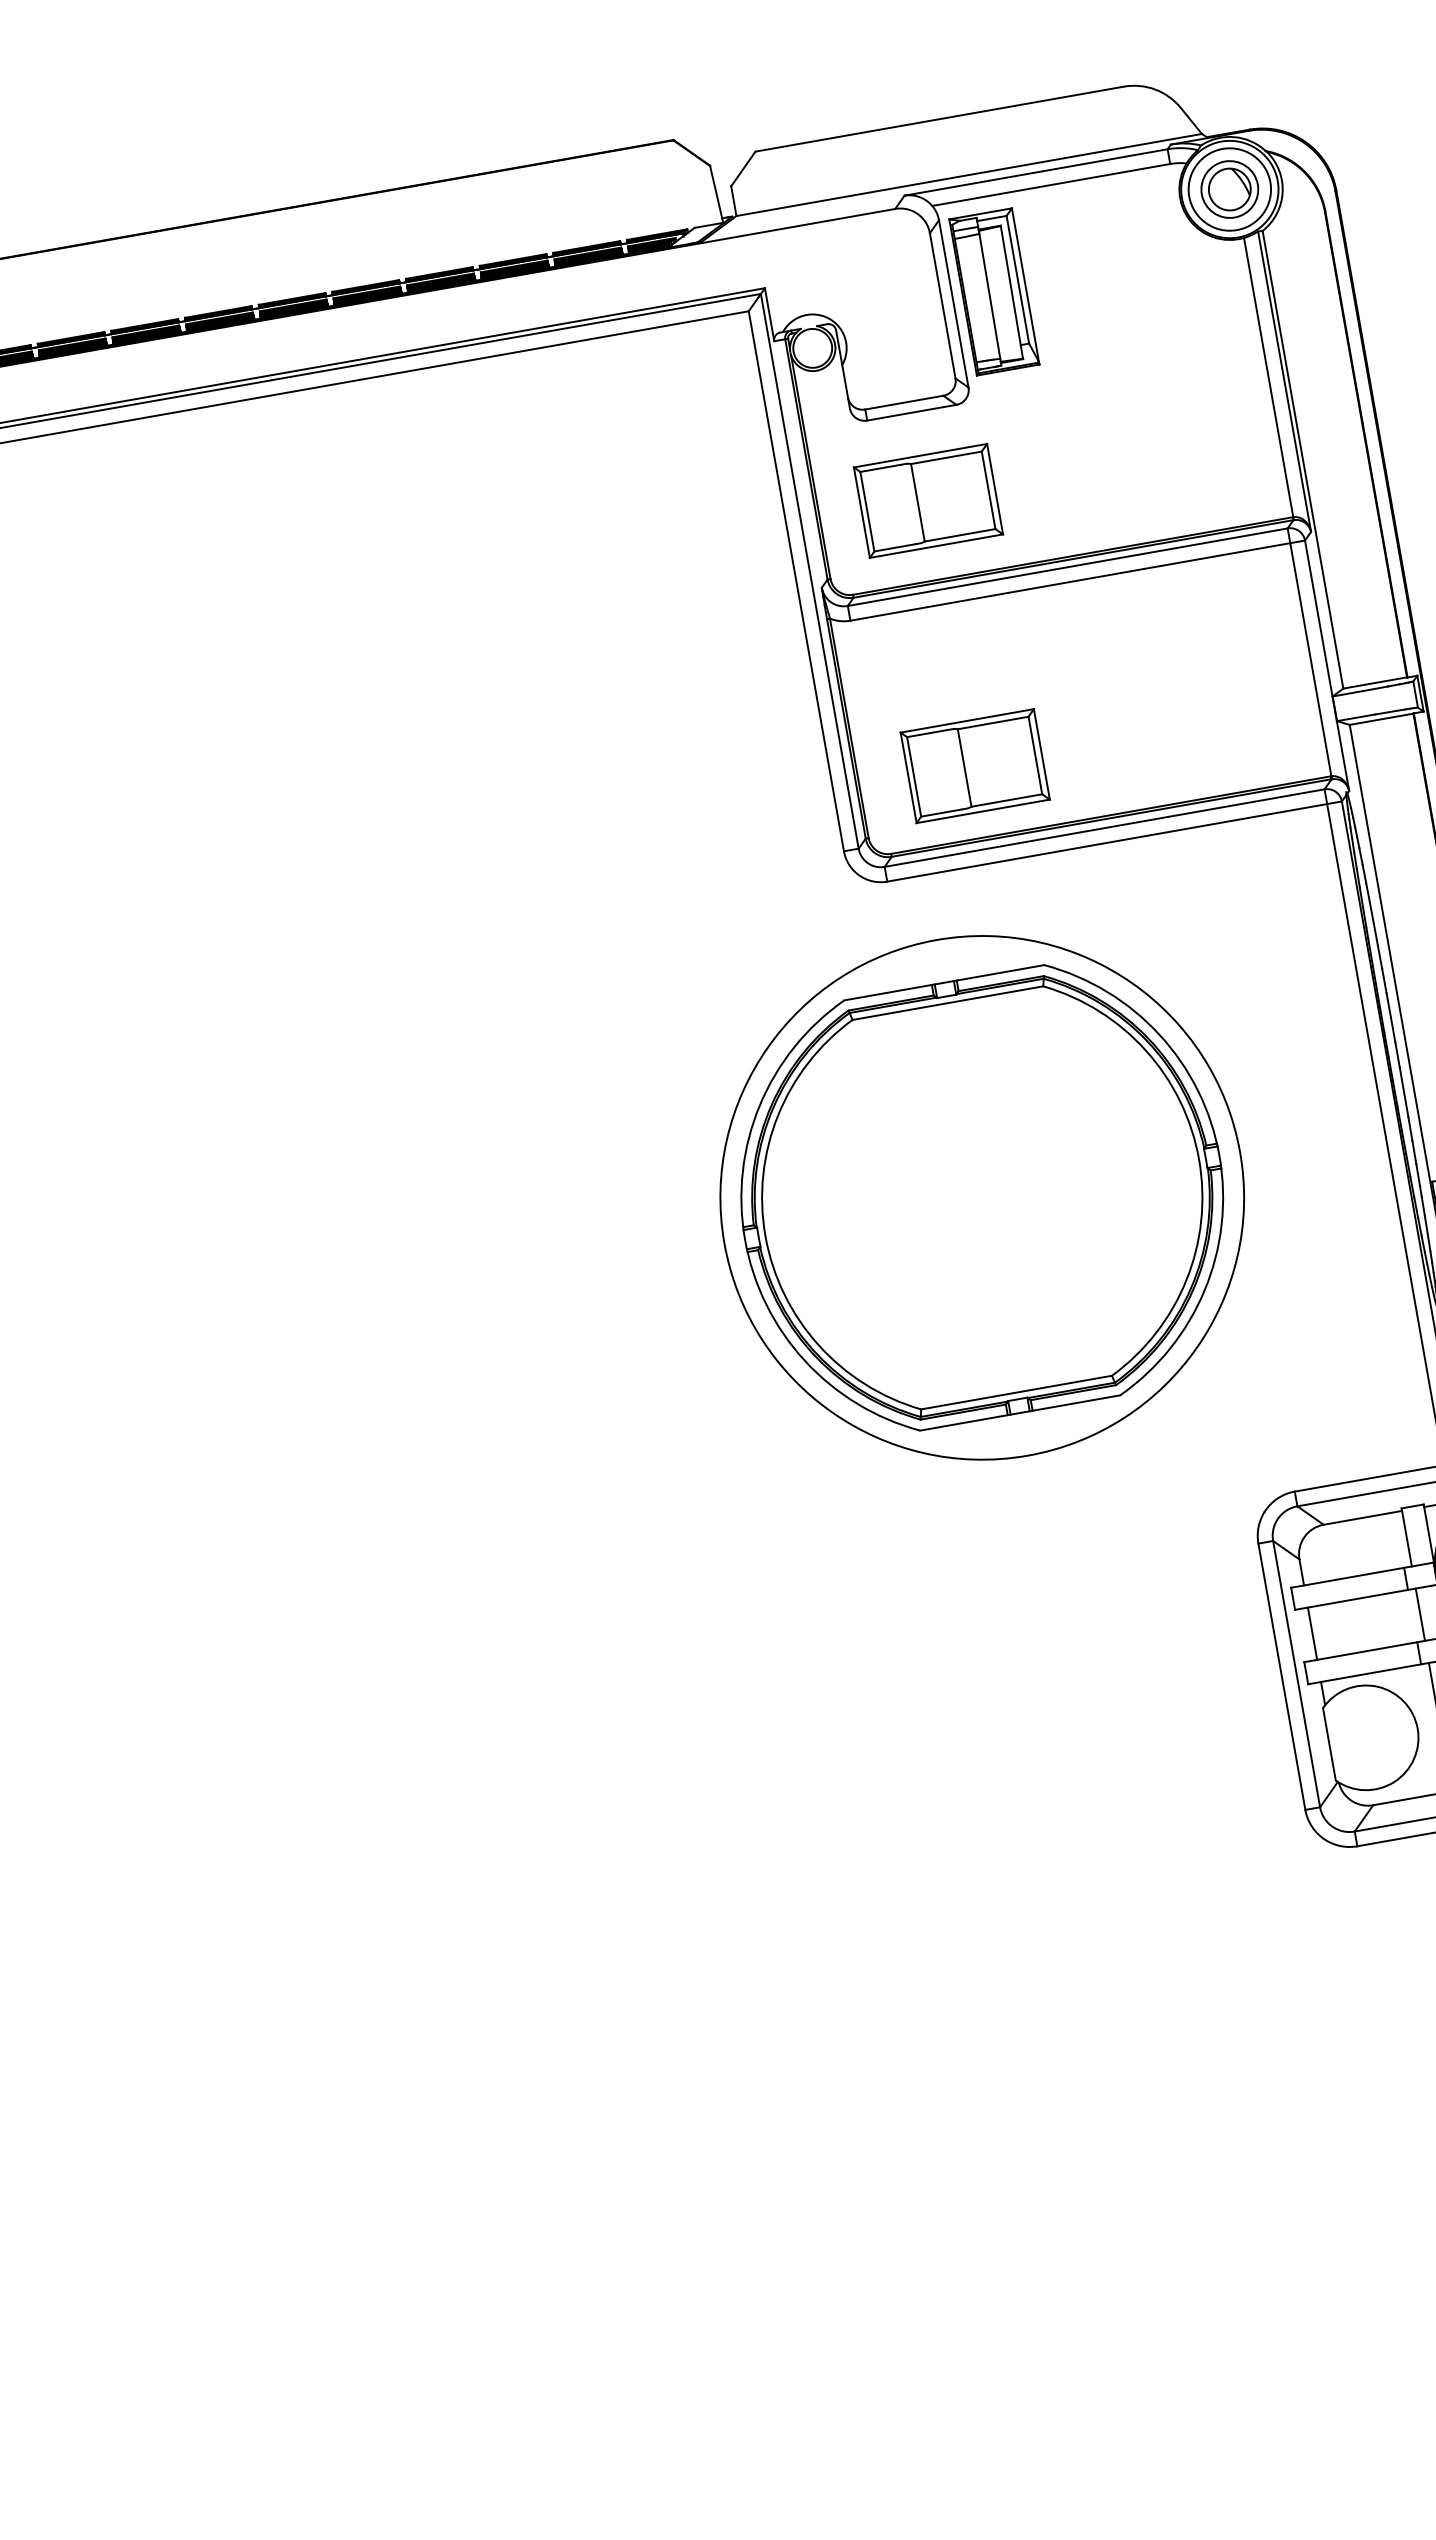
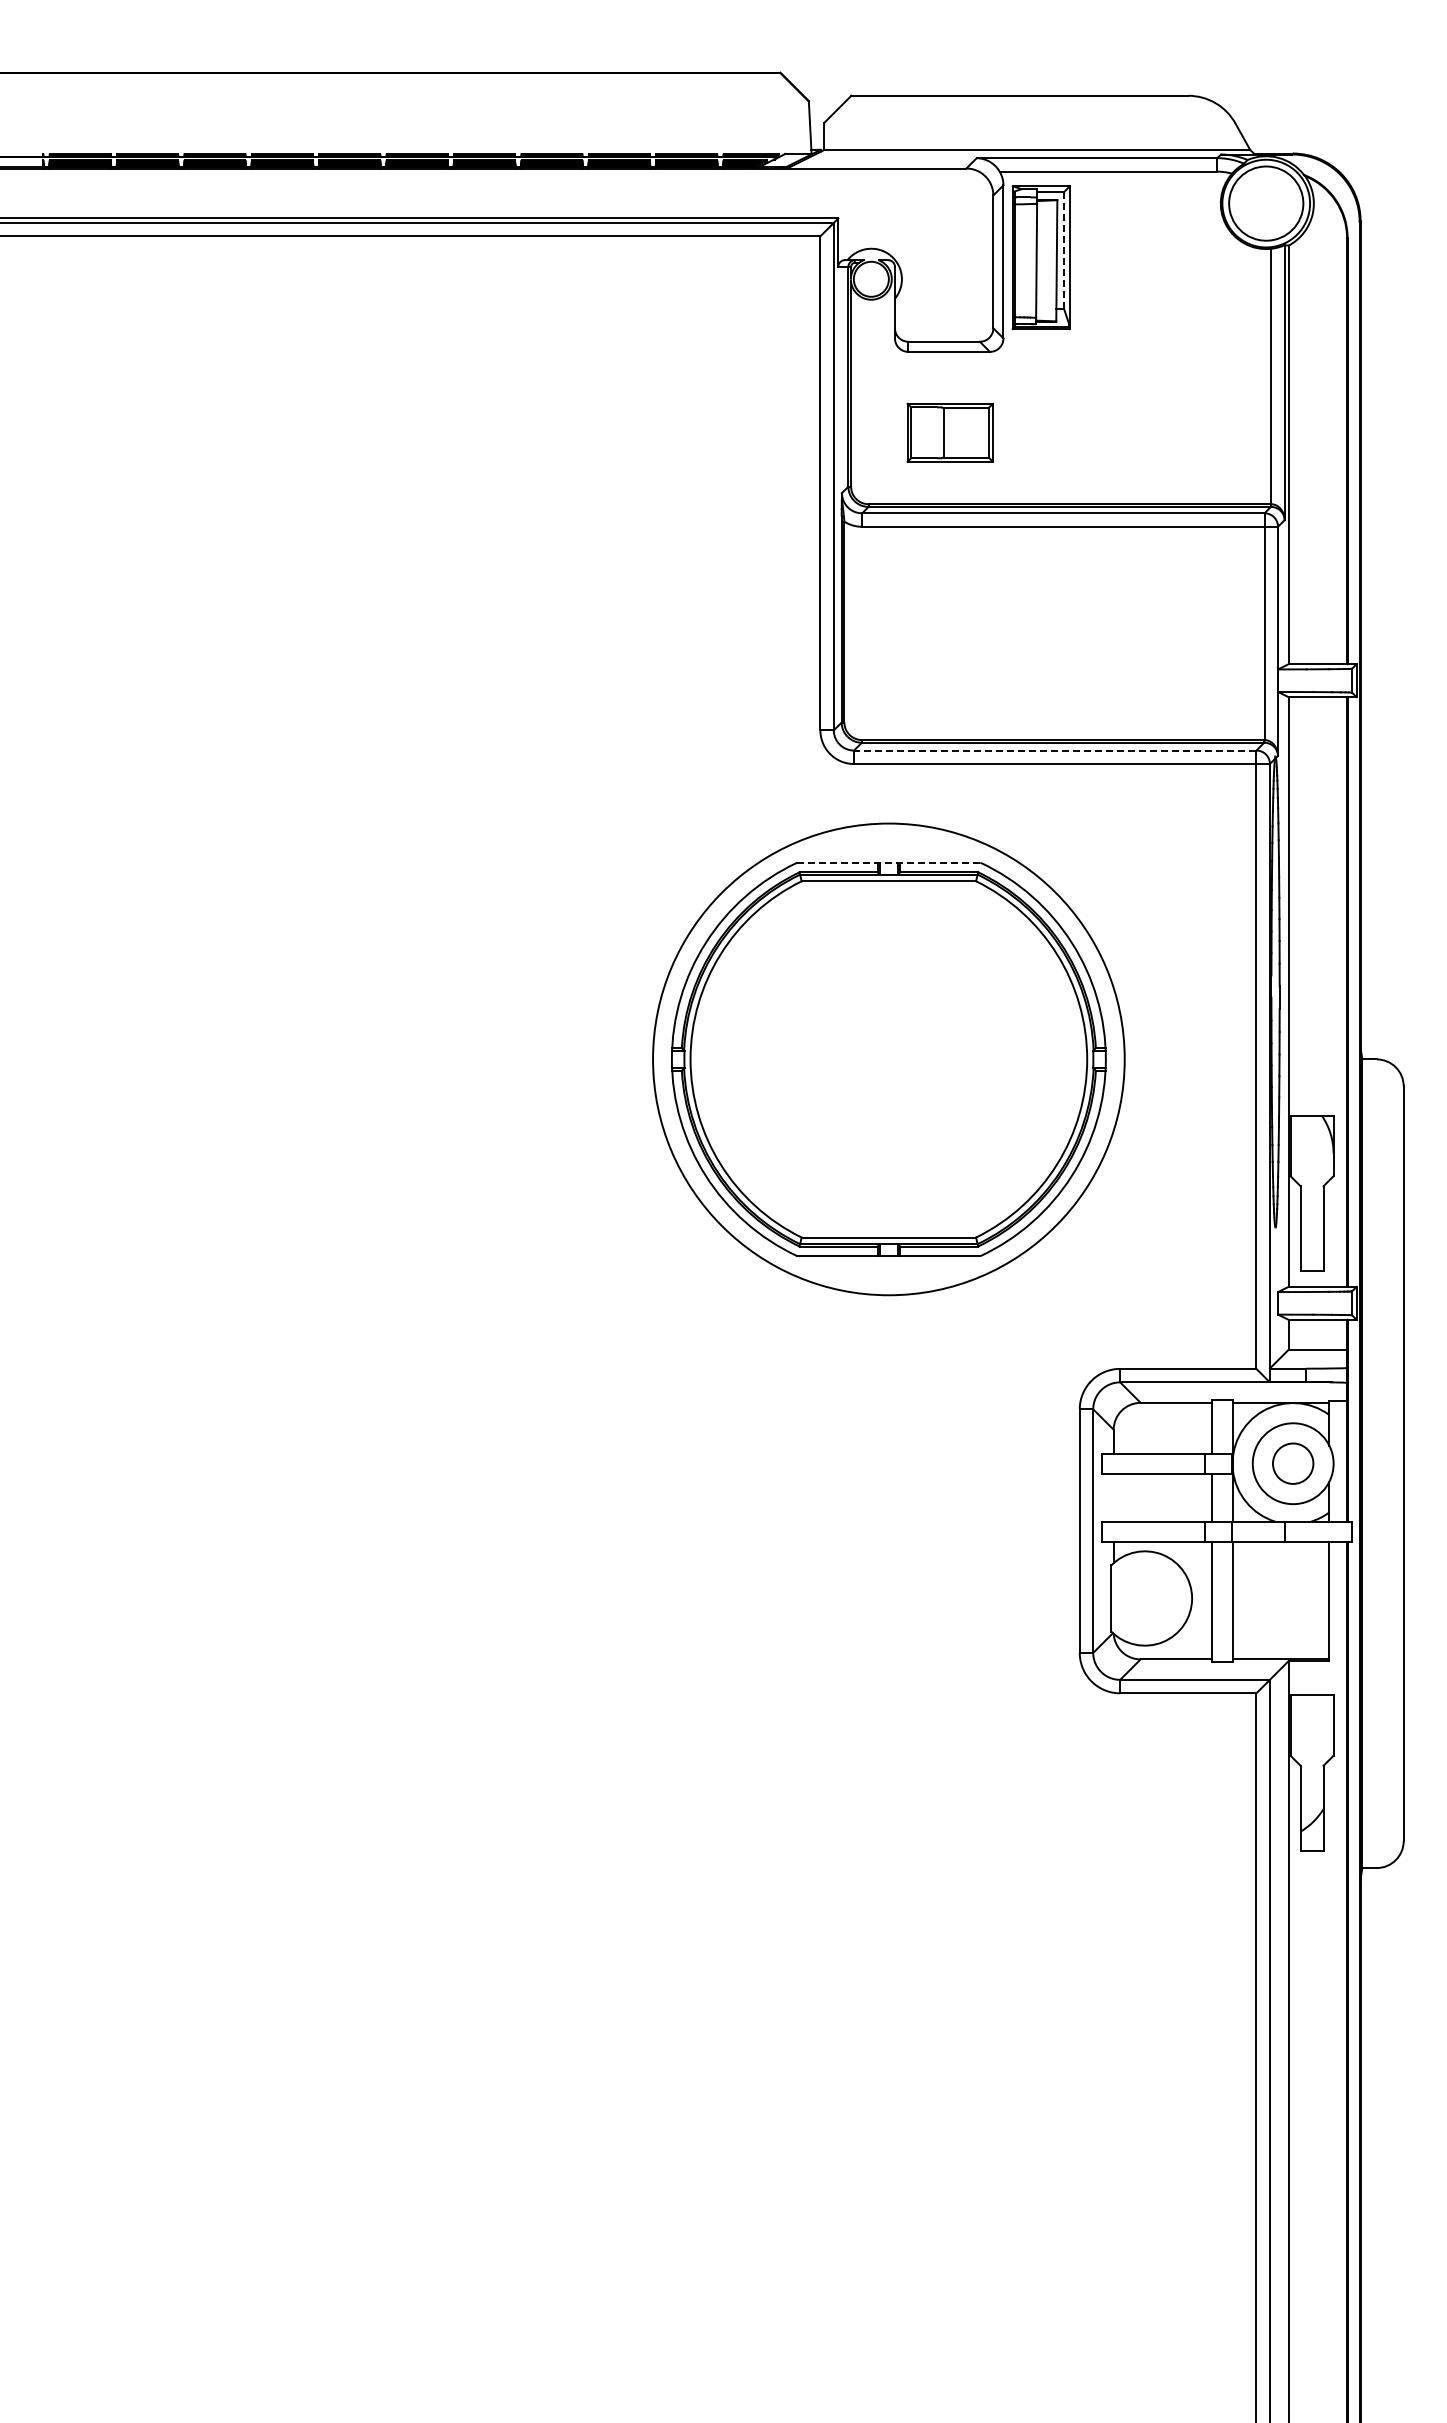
part: (1229, 189) -> (1265, 203), removed
line: (1018, 280) -> (1064, 251), solid -> dashed
part: (928, 500) -> (950, 432), size x0.7
part: (975, 765) -> (950, 674), removed
line: (1103, 828) -> (1054, 750), solid -> dashed
line: (943, 982) -> (888, 862), solid -> dashed
line: (1312, 1633) -> (1113, 1497), removed

